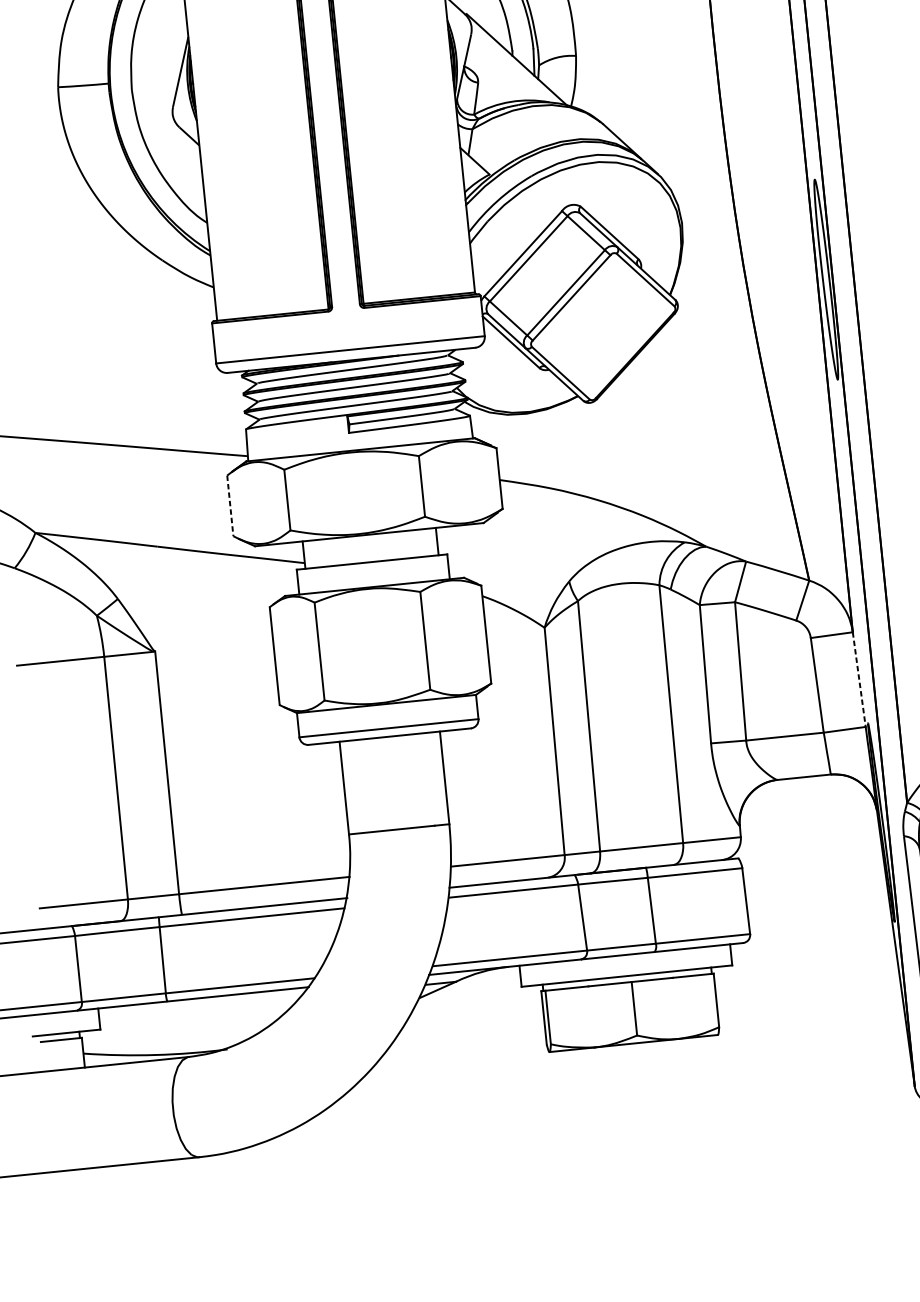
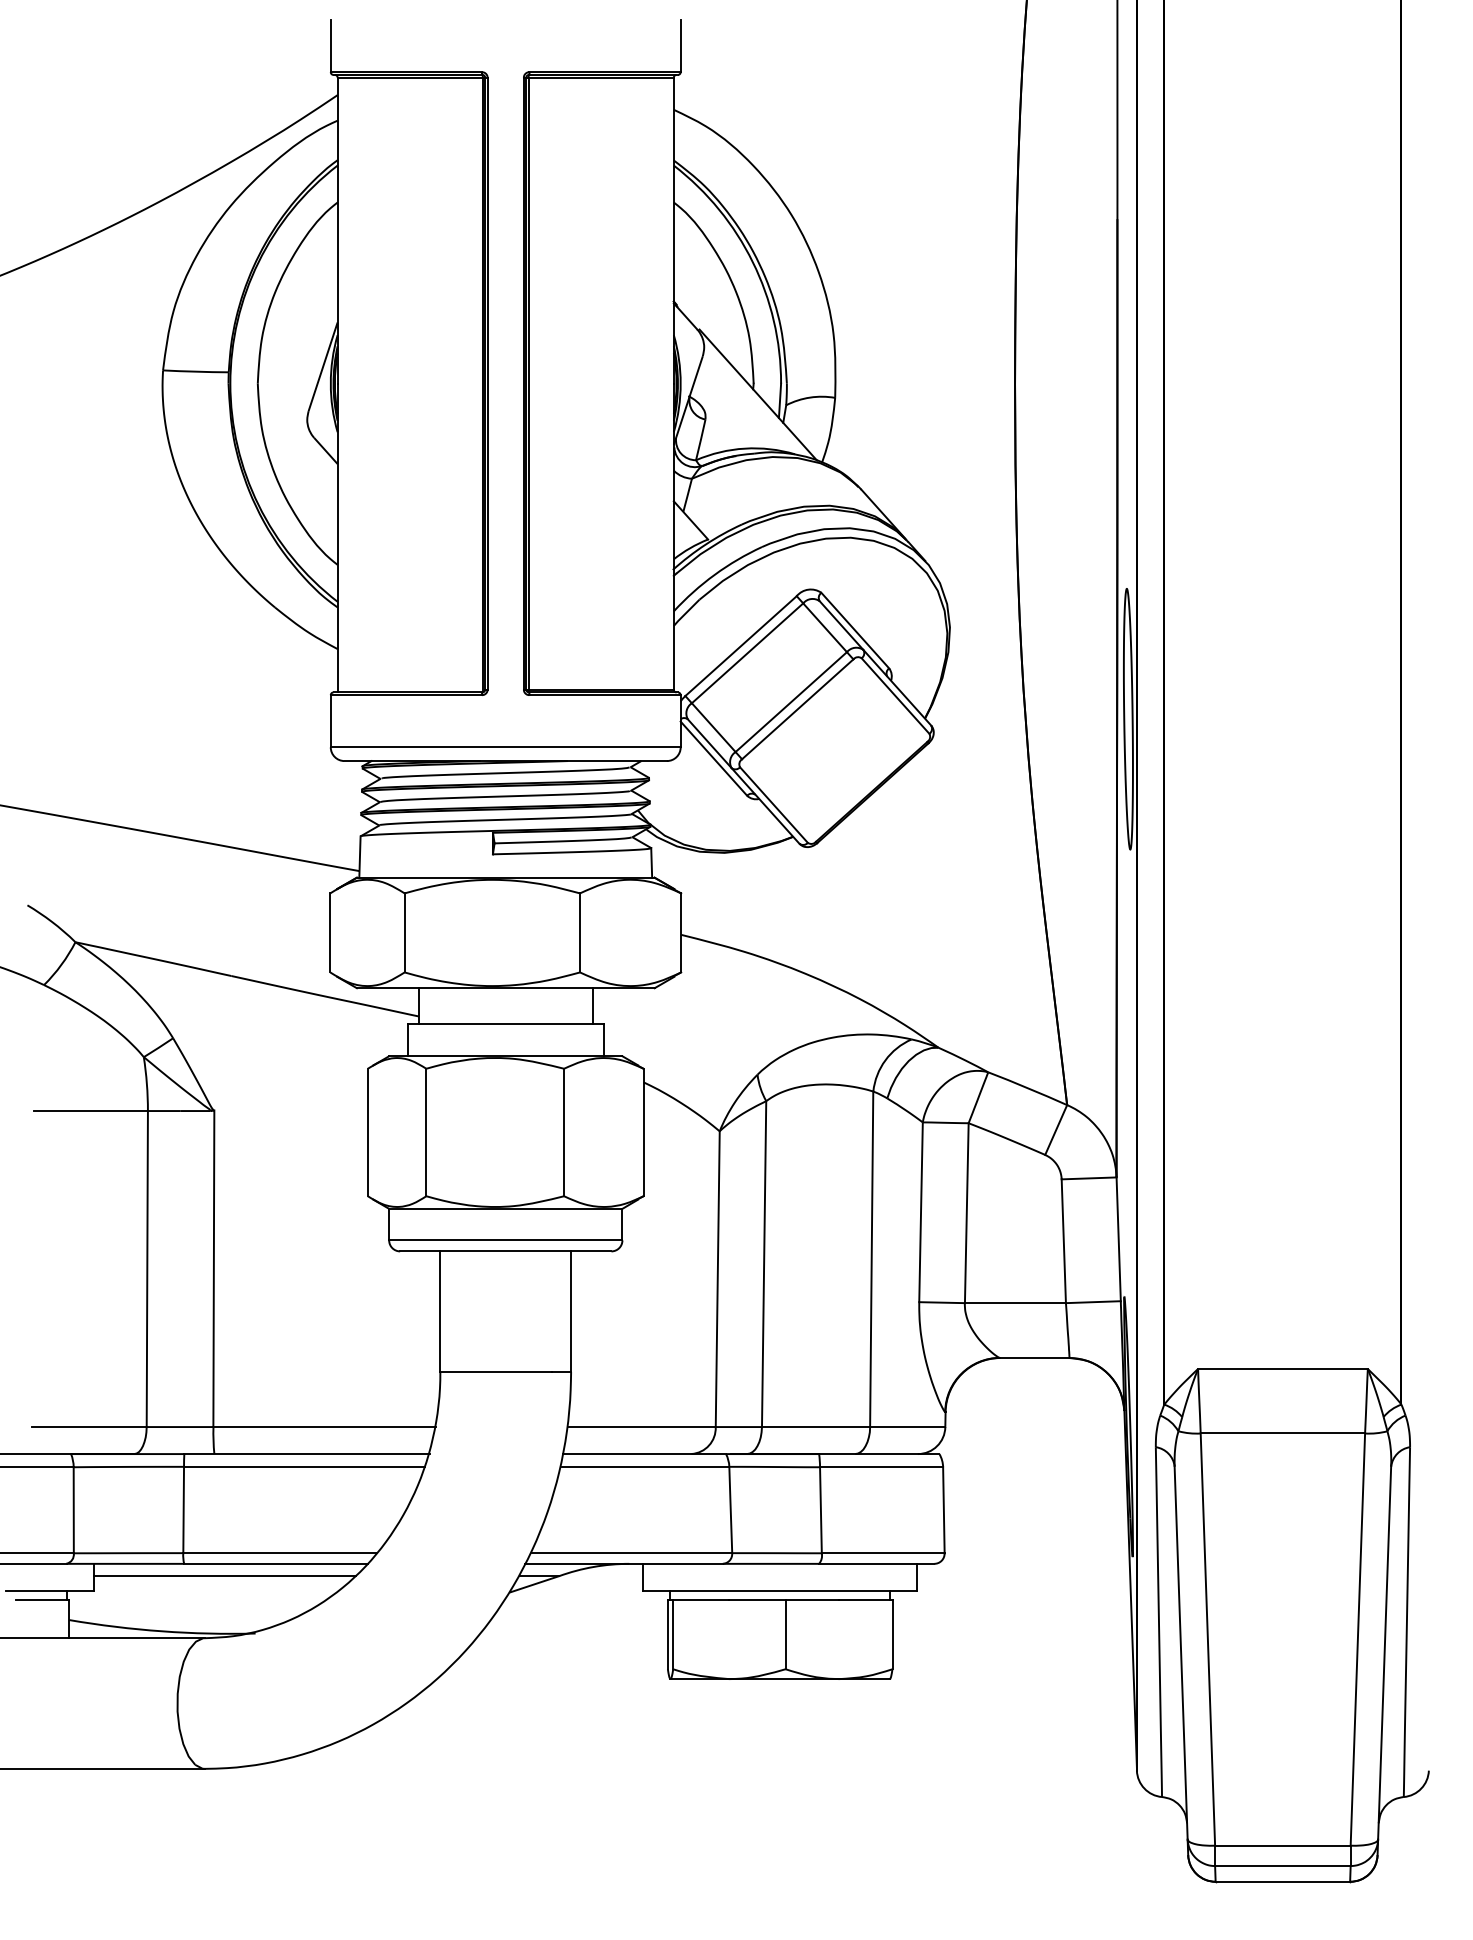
line: (230, 505) -> (330, 932), dashed -> solid
line: (859, 679) -> (1118, 1239), dashed -> solid
line: (200, 1008) -> (225, 1576), added

